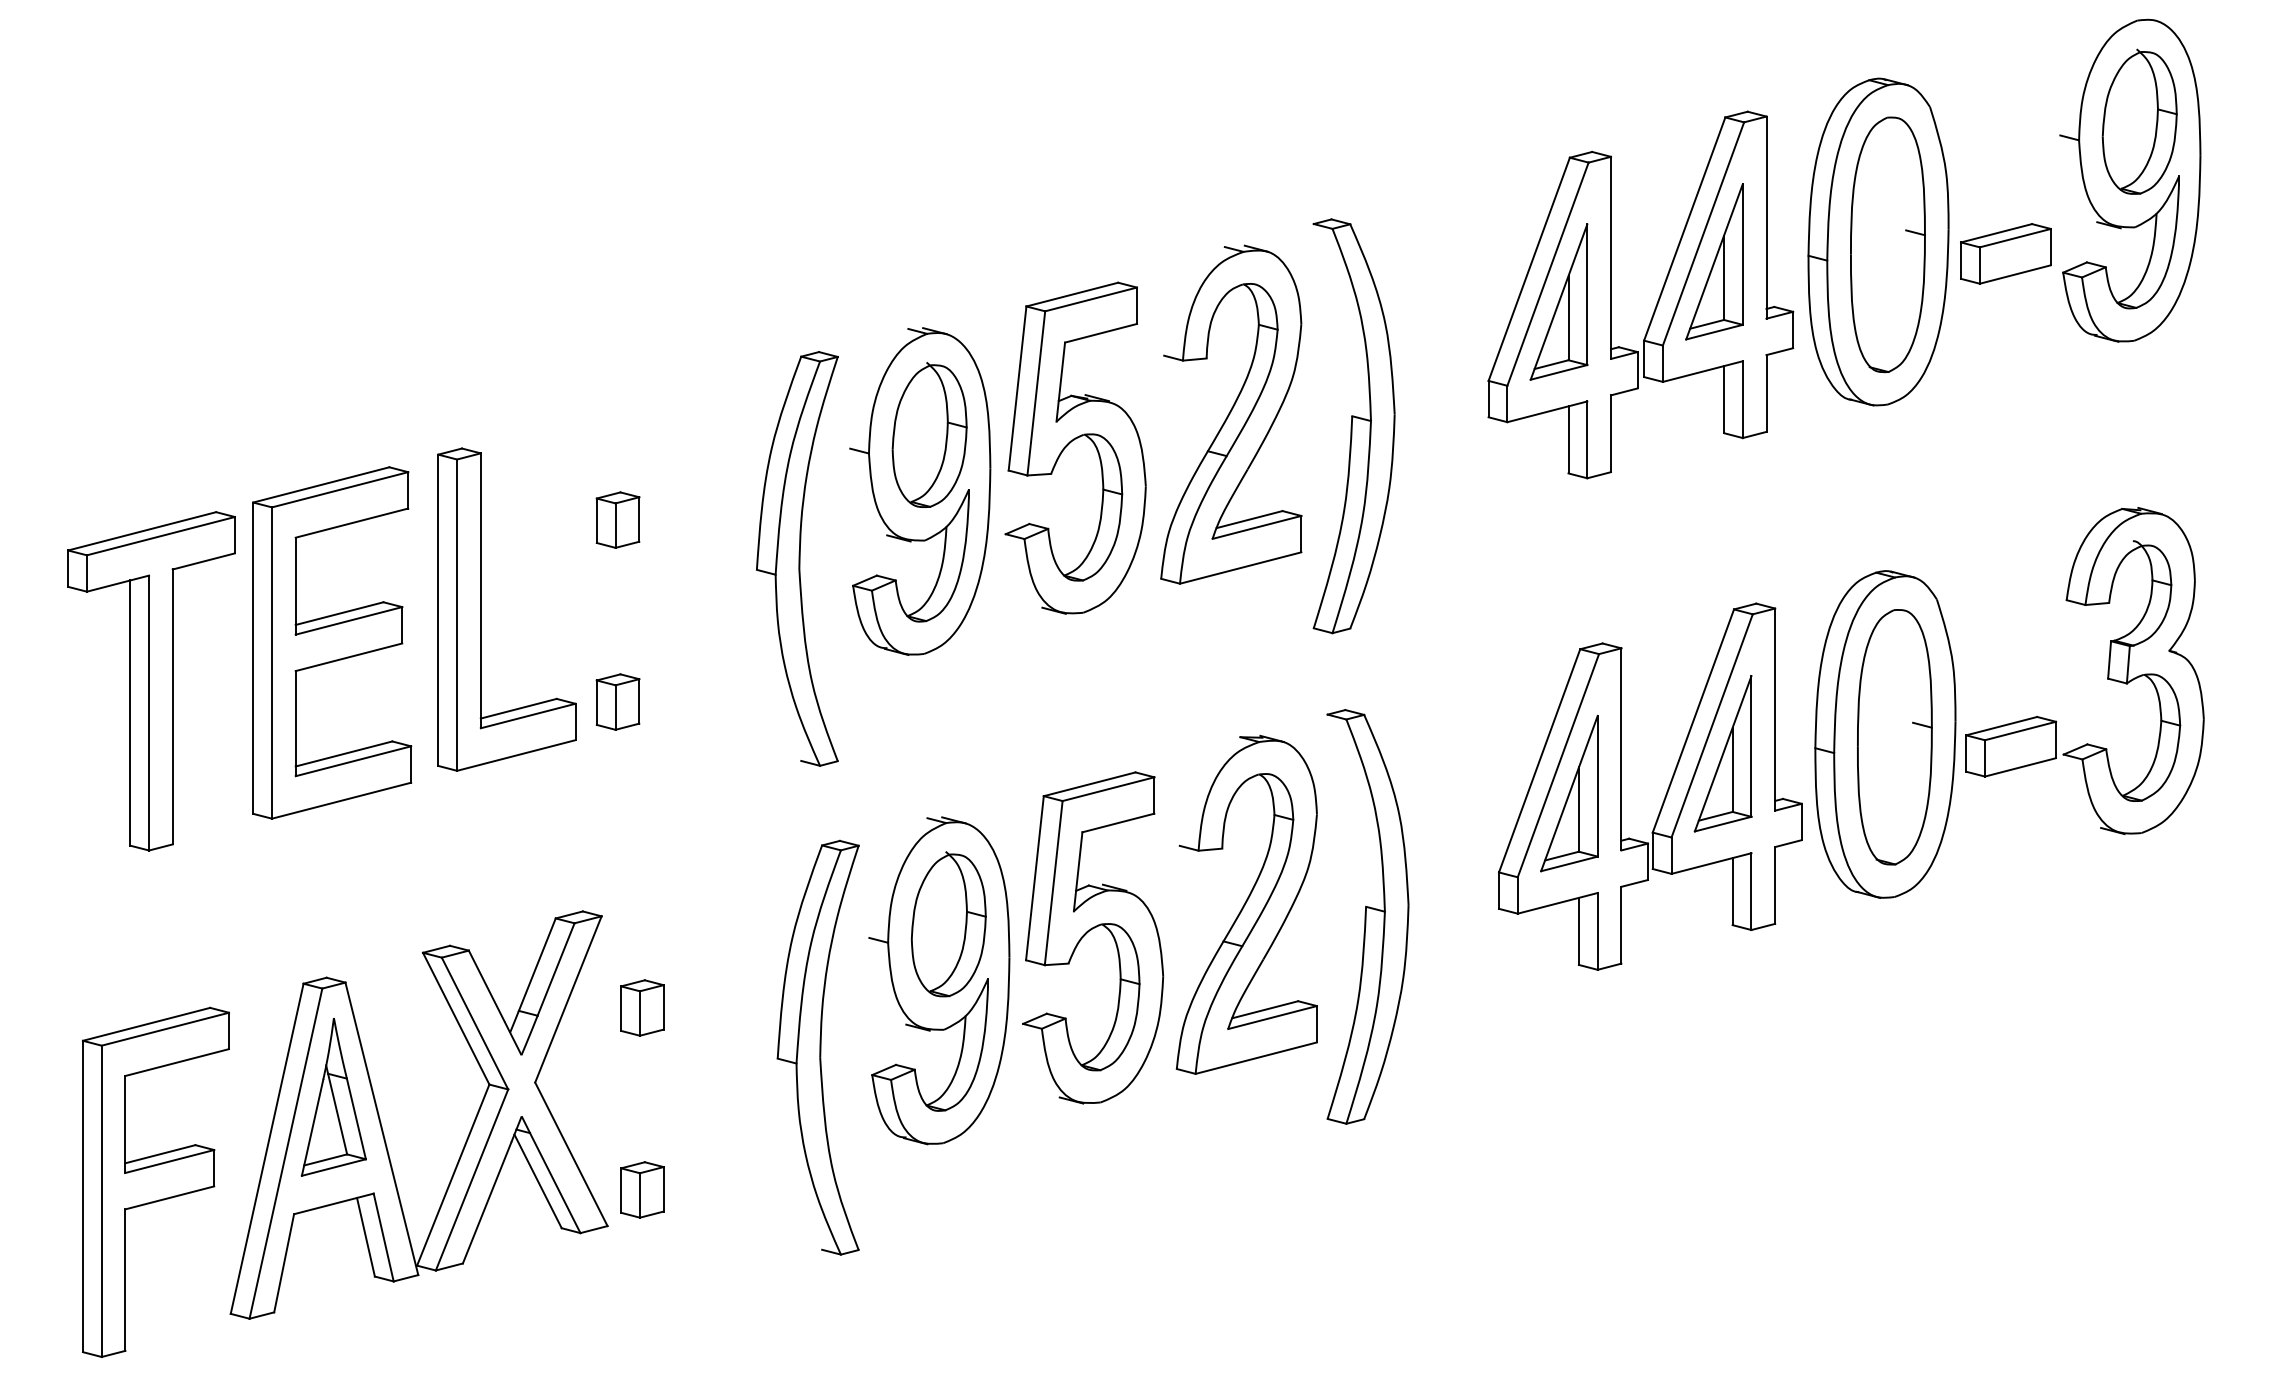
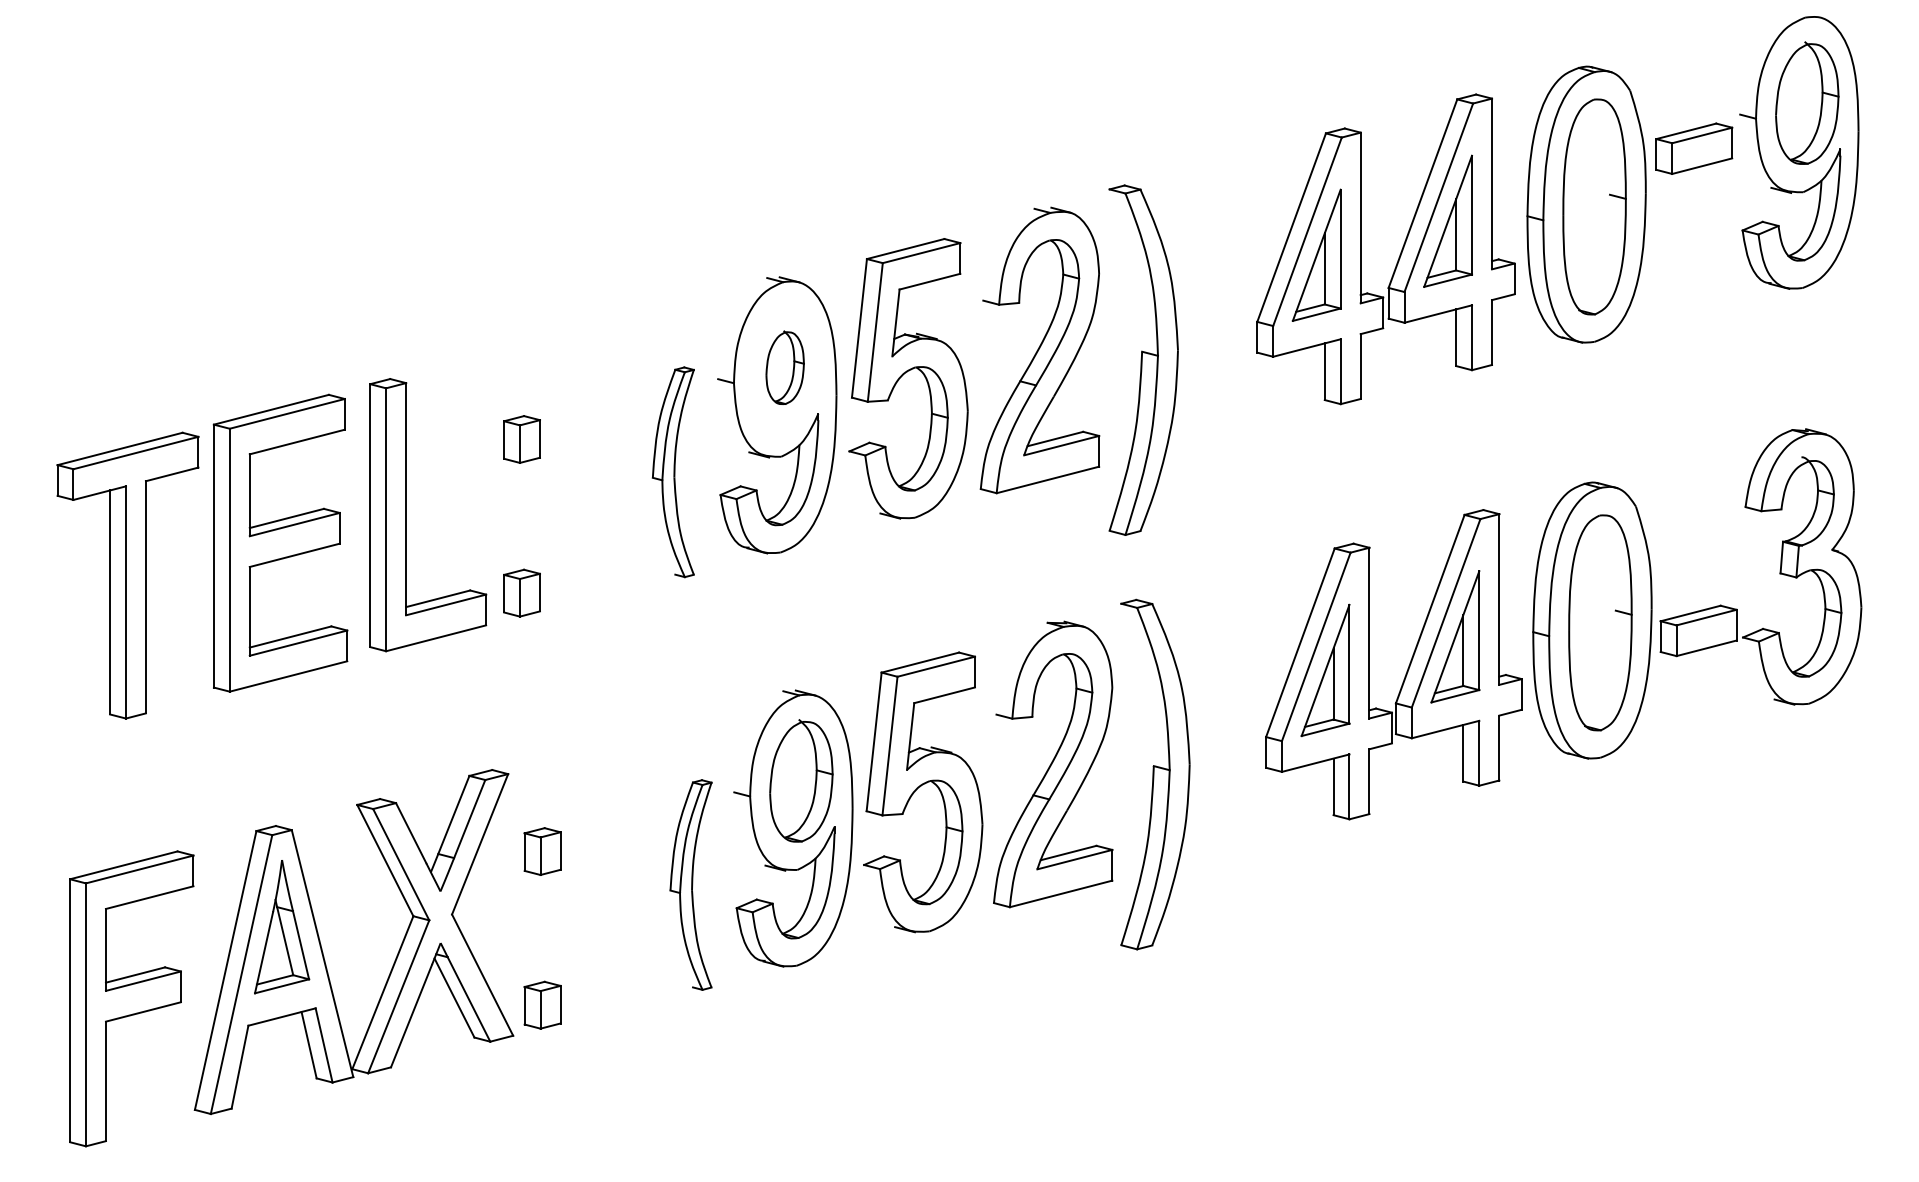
part: (2005, 253) -> (1693, 148), moved
part: (929, 434) -> (785, 367), size x0.6
part: (796, 558) -> (672, 471), size x0.6
part: (817, 1047) -> (690, 884), size x0.6

